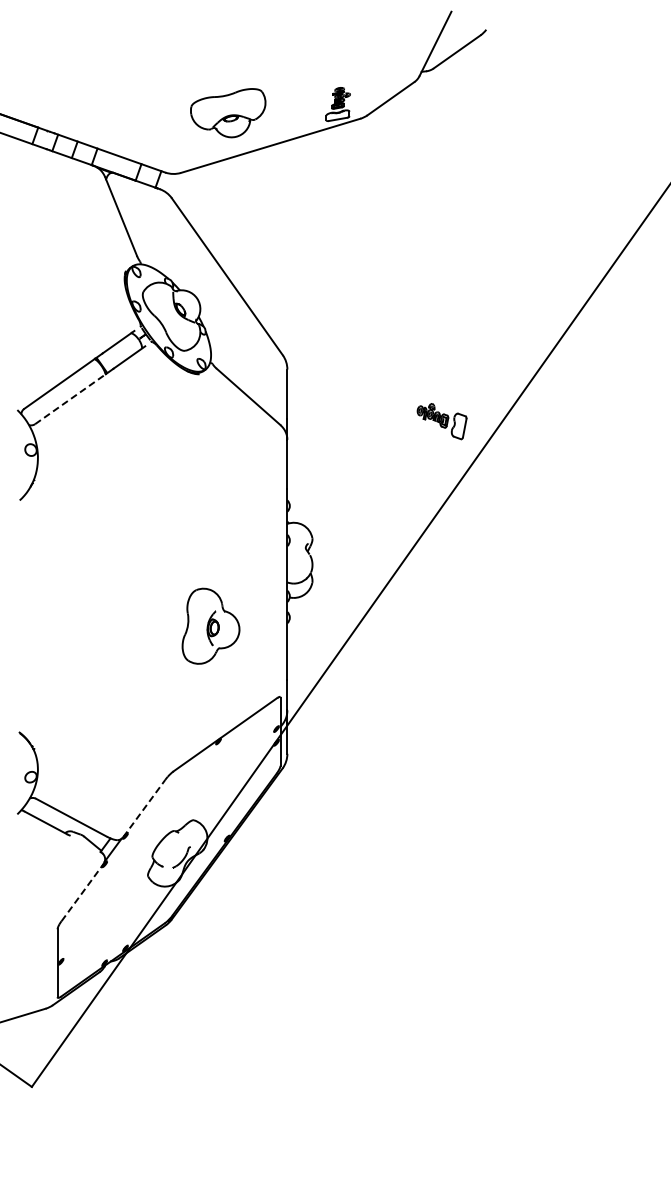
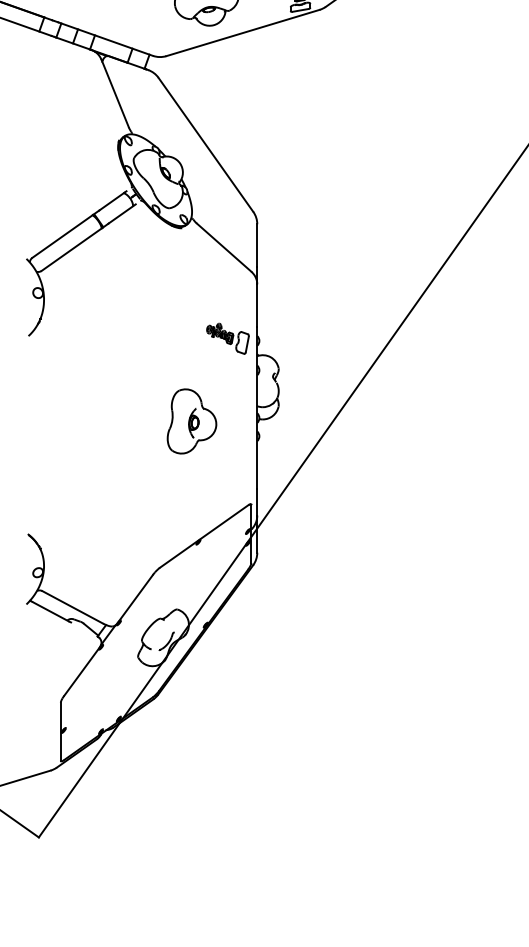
line: (70, 399) -> (71, 249), dashed -> solid
part: (441, 421) -> (227, 338), moved
part: (210, 625) -> (191, 420), moved
line: (144, 808) -> (135, 599), dashed -> solid
line: (82, 892) -> (82, 671), dashed -> solid

